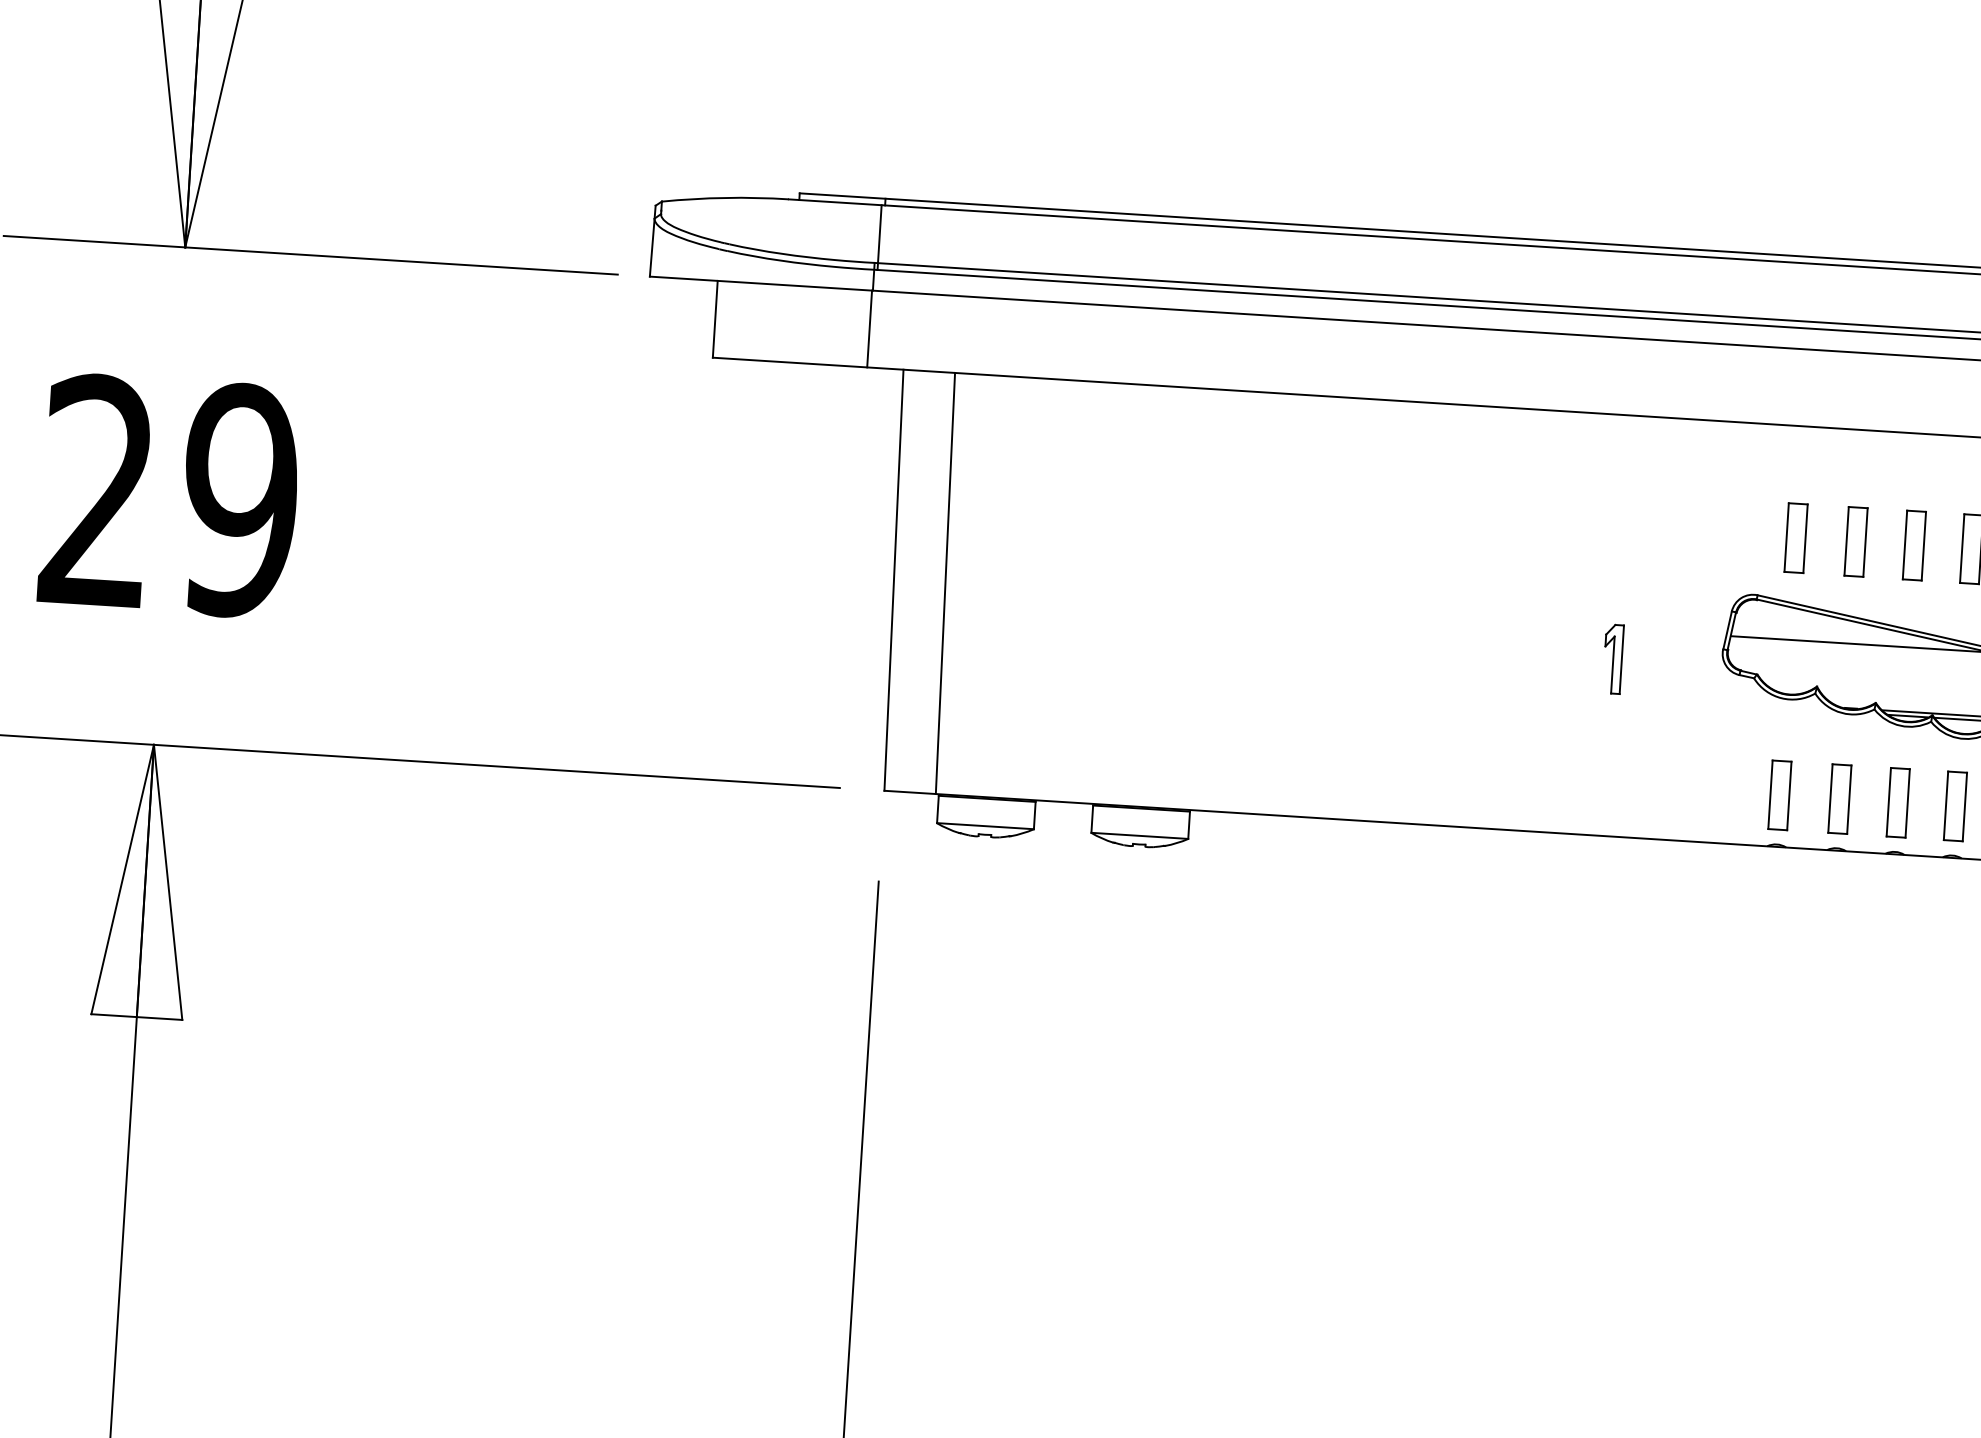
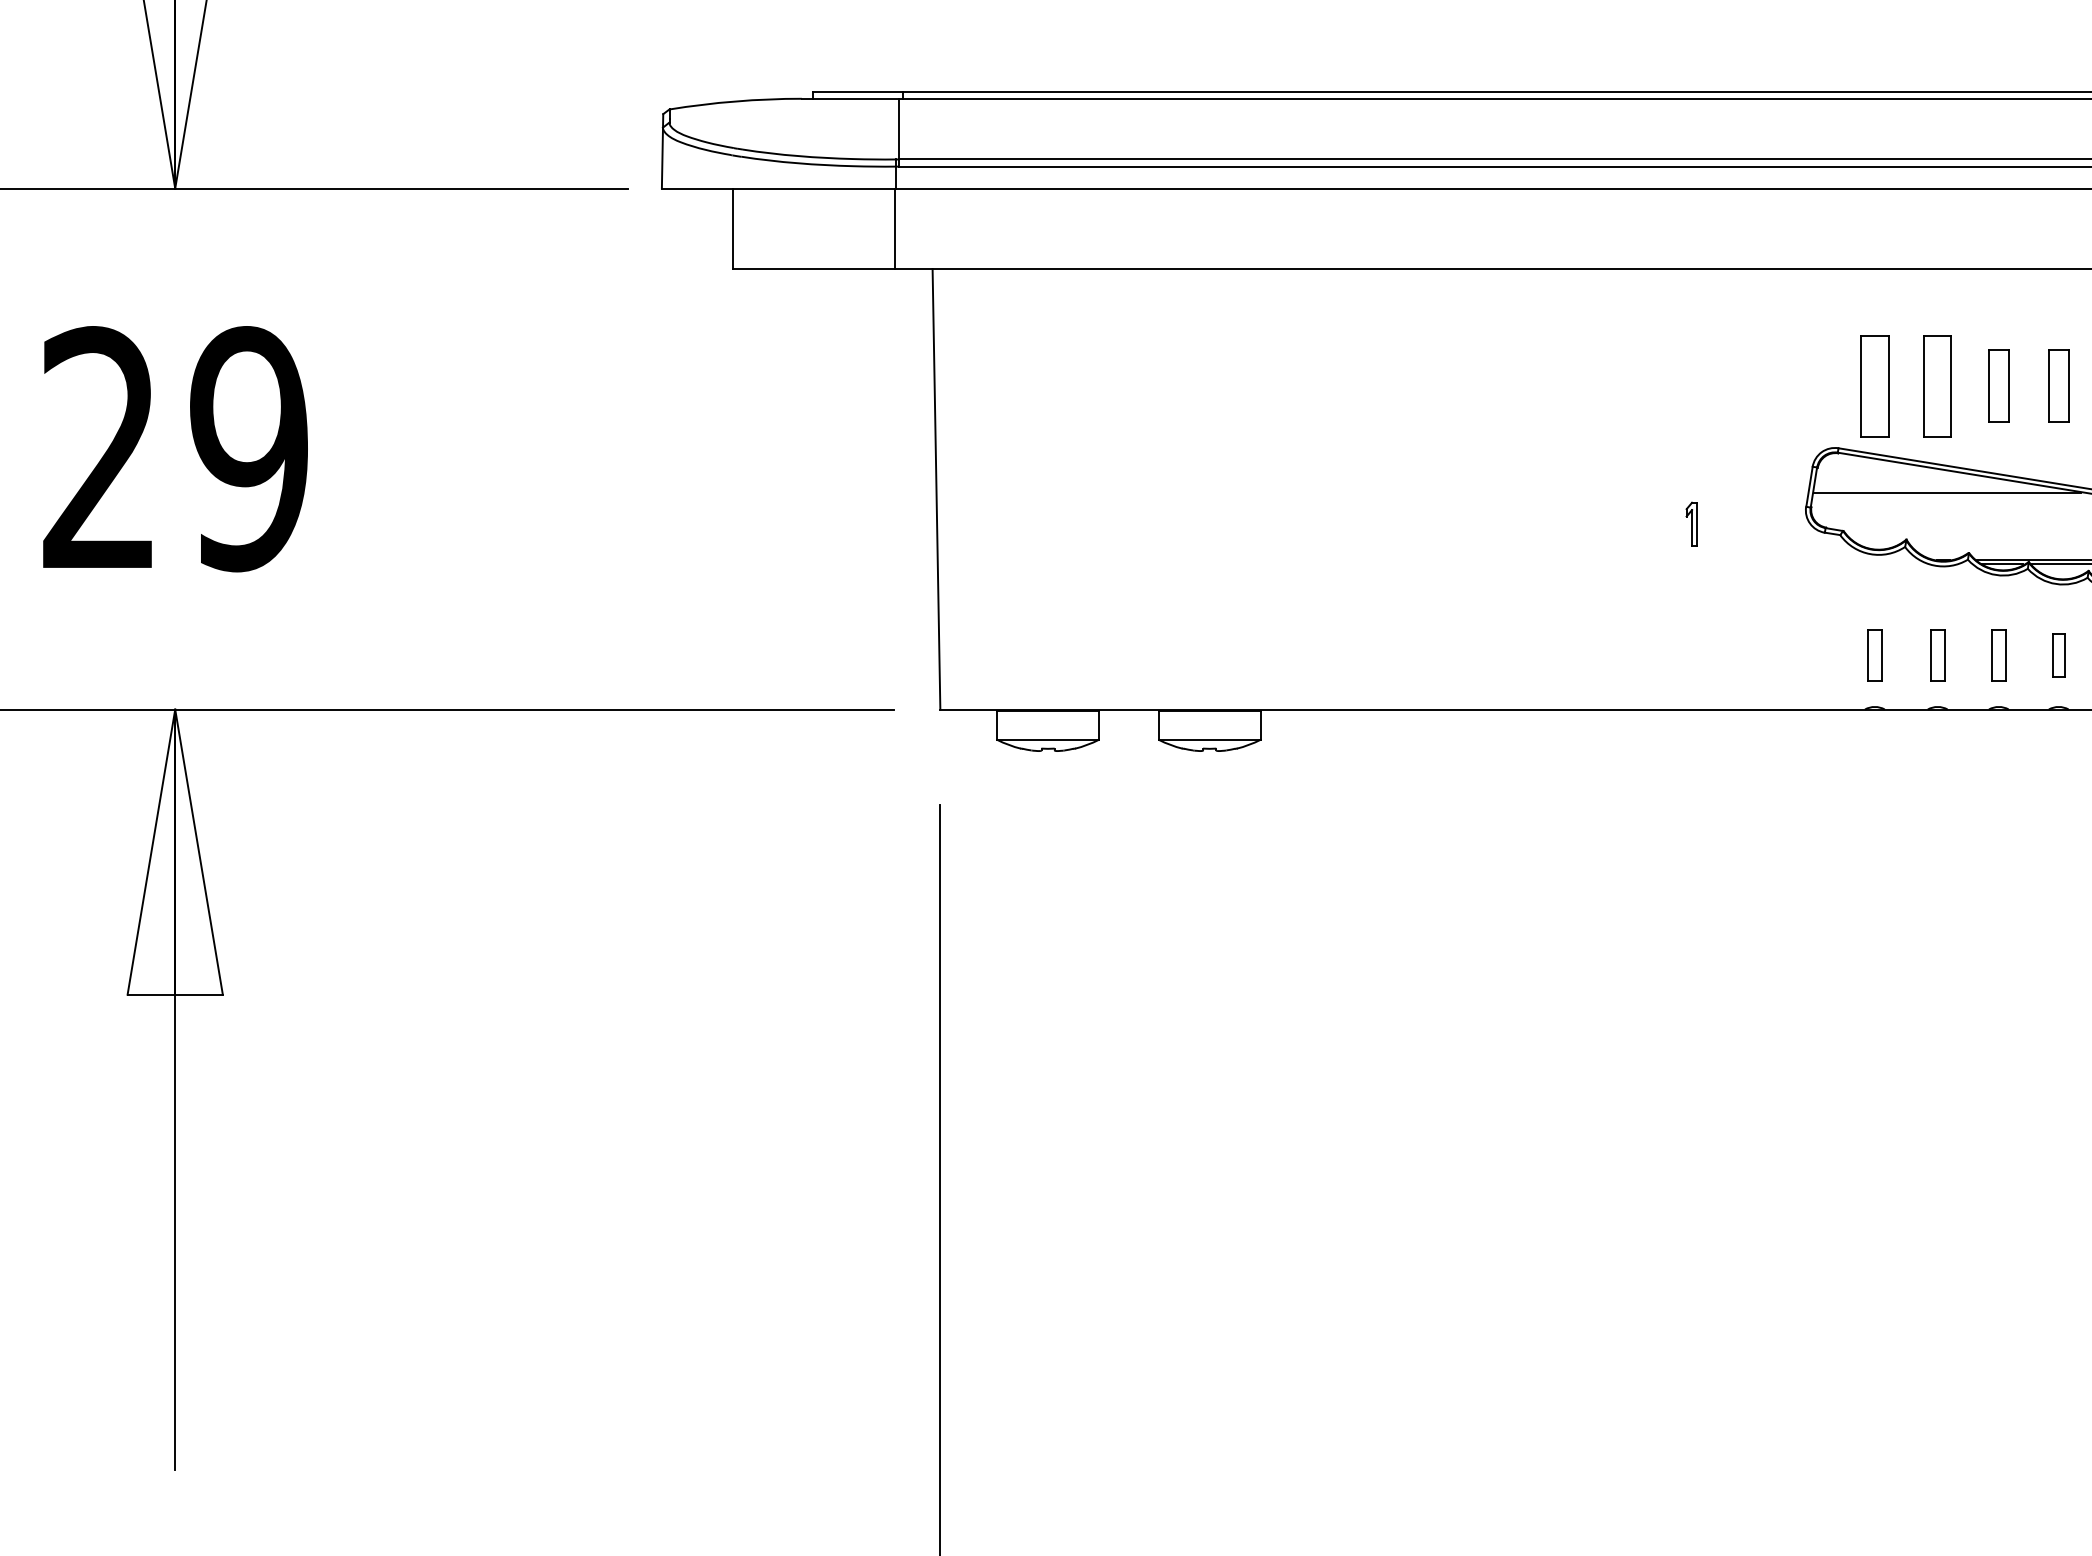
part: (1795, 537) -> (1874, 385), size x1.4
part: (1855, 541) -> (1937, 385), size x1.4
line: (945, 582) -> (990, 488), removed
part: (1612, 658) -> (1691, 523), size x0.6
part: (1779, 795) -> (1874, 655), size x0.7
part: (1839, 799) -> (1937, 655), size x0.7
part: (1897, 802) -> (1998, 655), size x0.7
part: (1955, 806) -> (2058, 655), size x0.6

